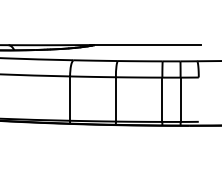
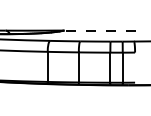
line: (144, 44) -> (98, 30), solid -> dashed

